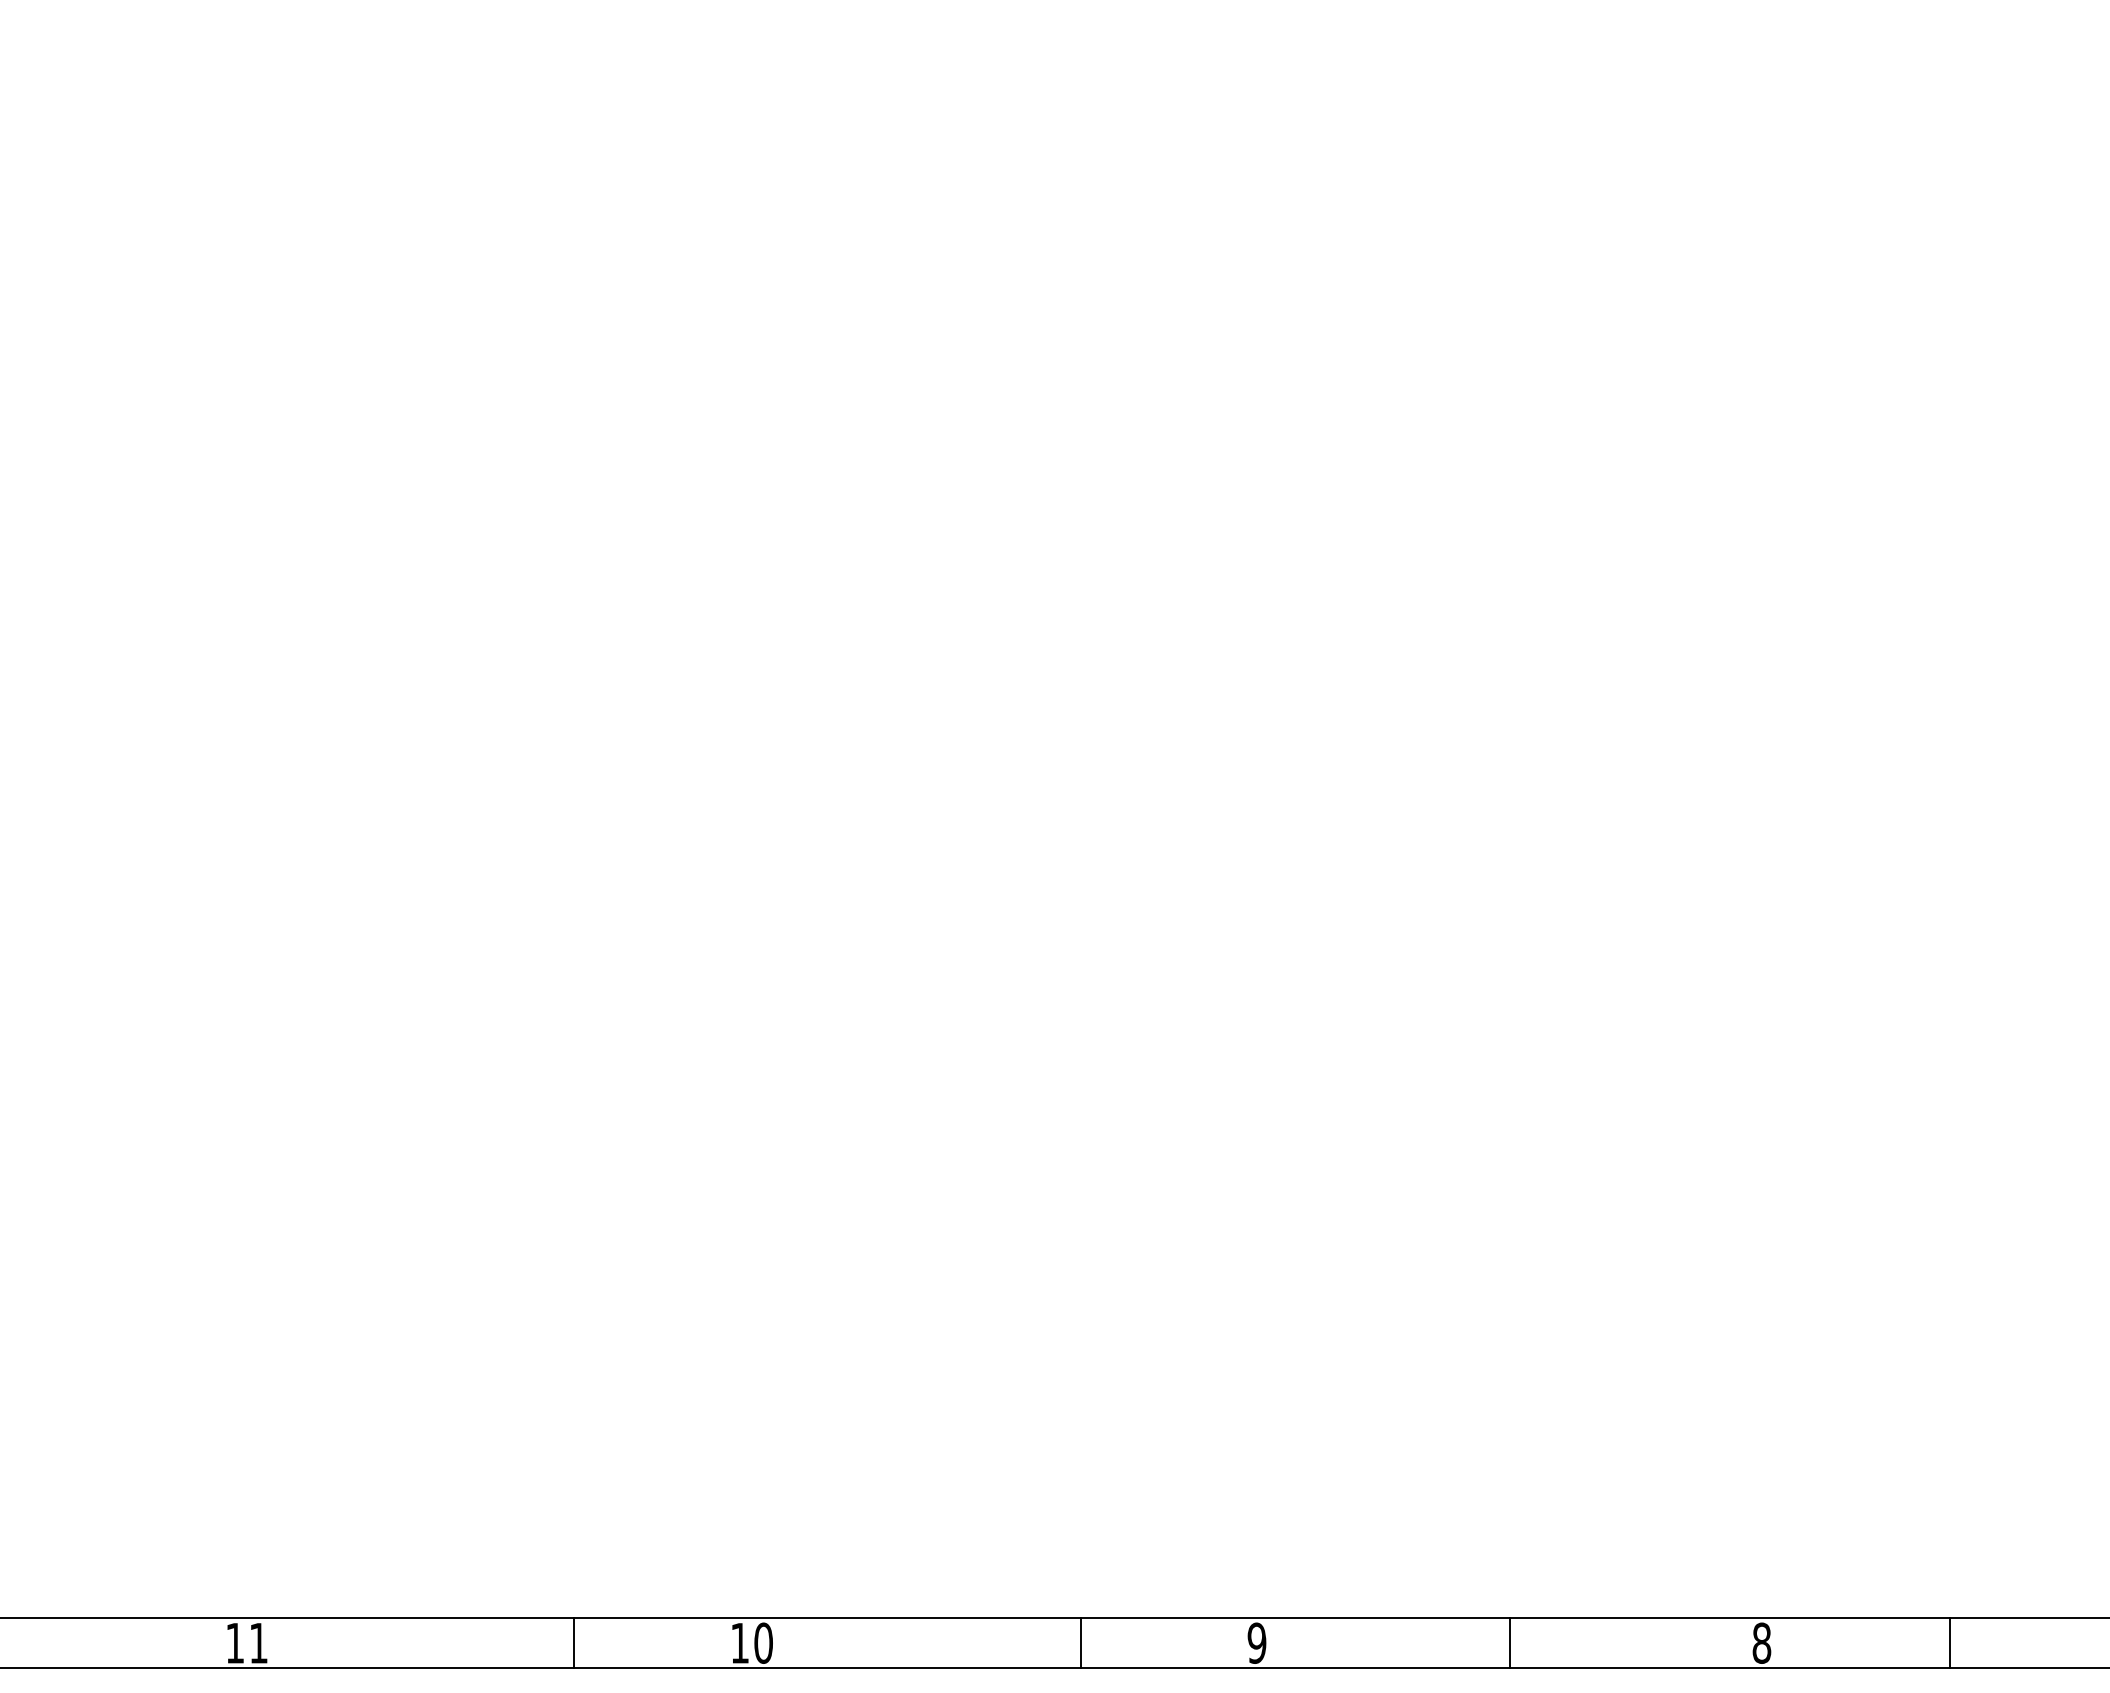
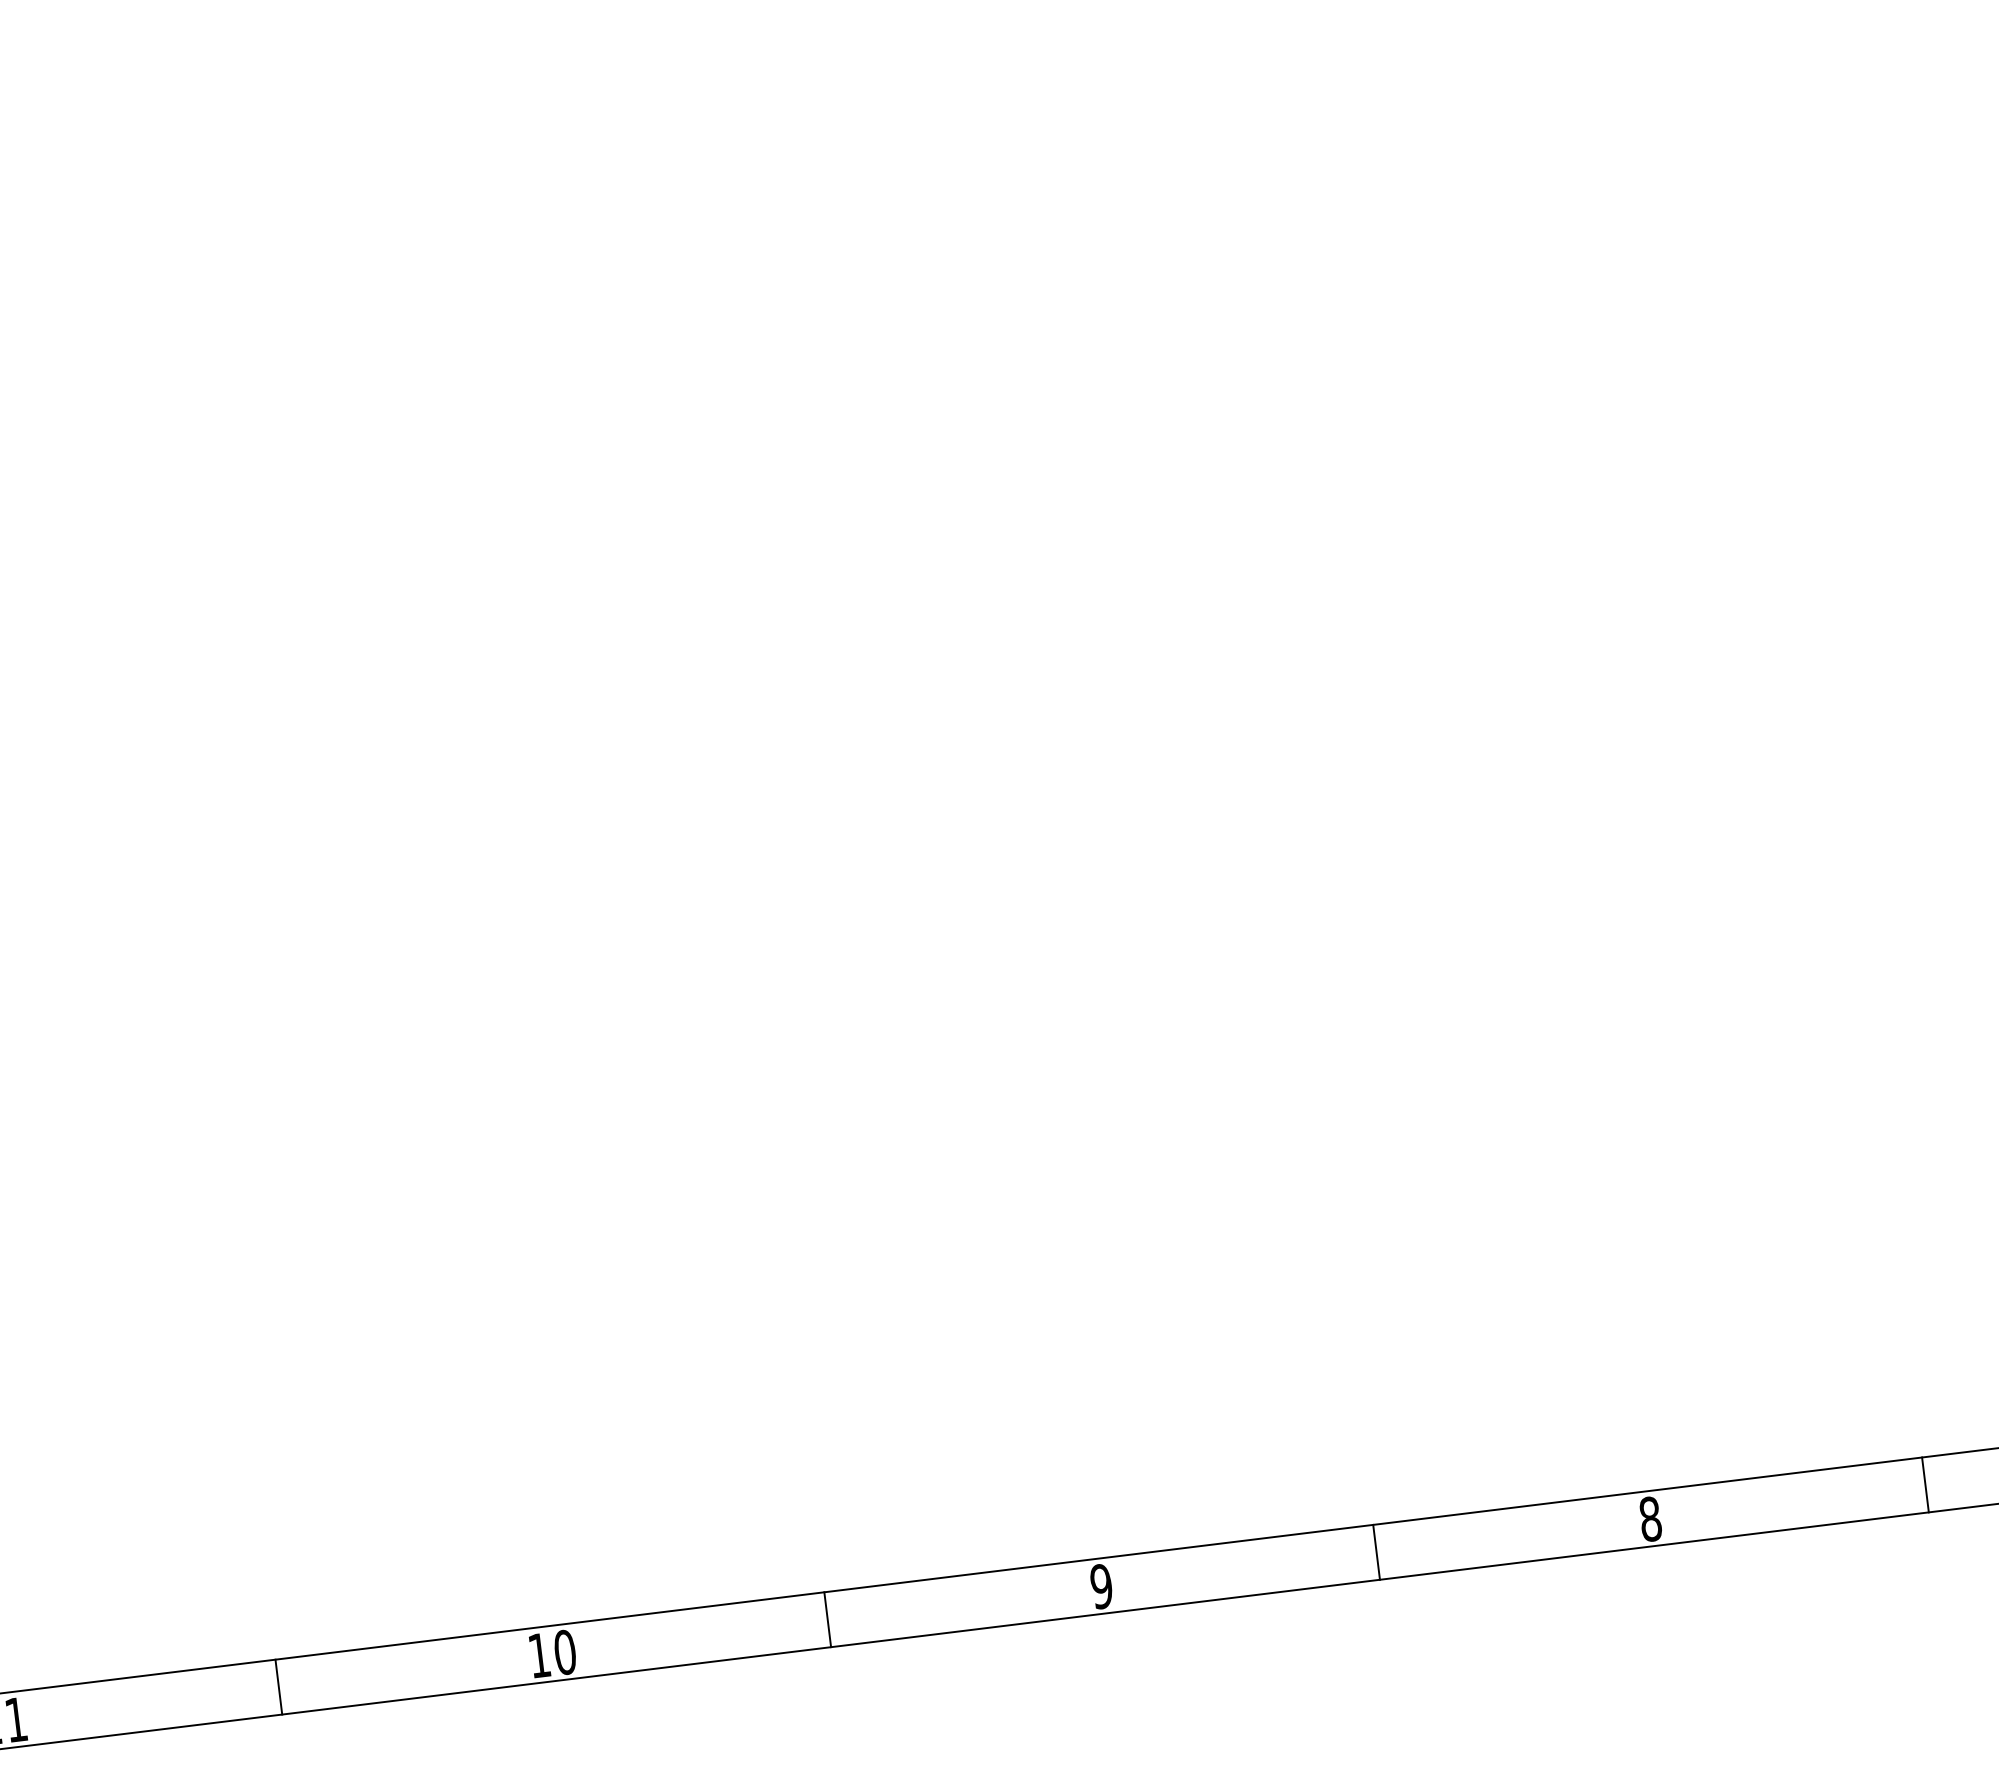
line: (574, 1642) -> (279, 1686), moved
line: (1081, 1642) -> (828, 1619), moved
line: (1949, 1642) -> (1925, 1484), moved

